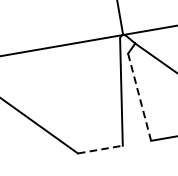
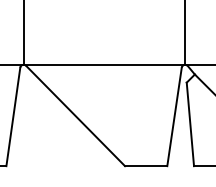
line: (139, 97) -> (190, 124), dashed -> solid
line: (100, 149) -> (146, 166), dashed -> solid

